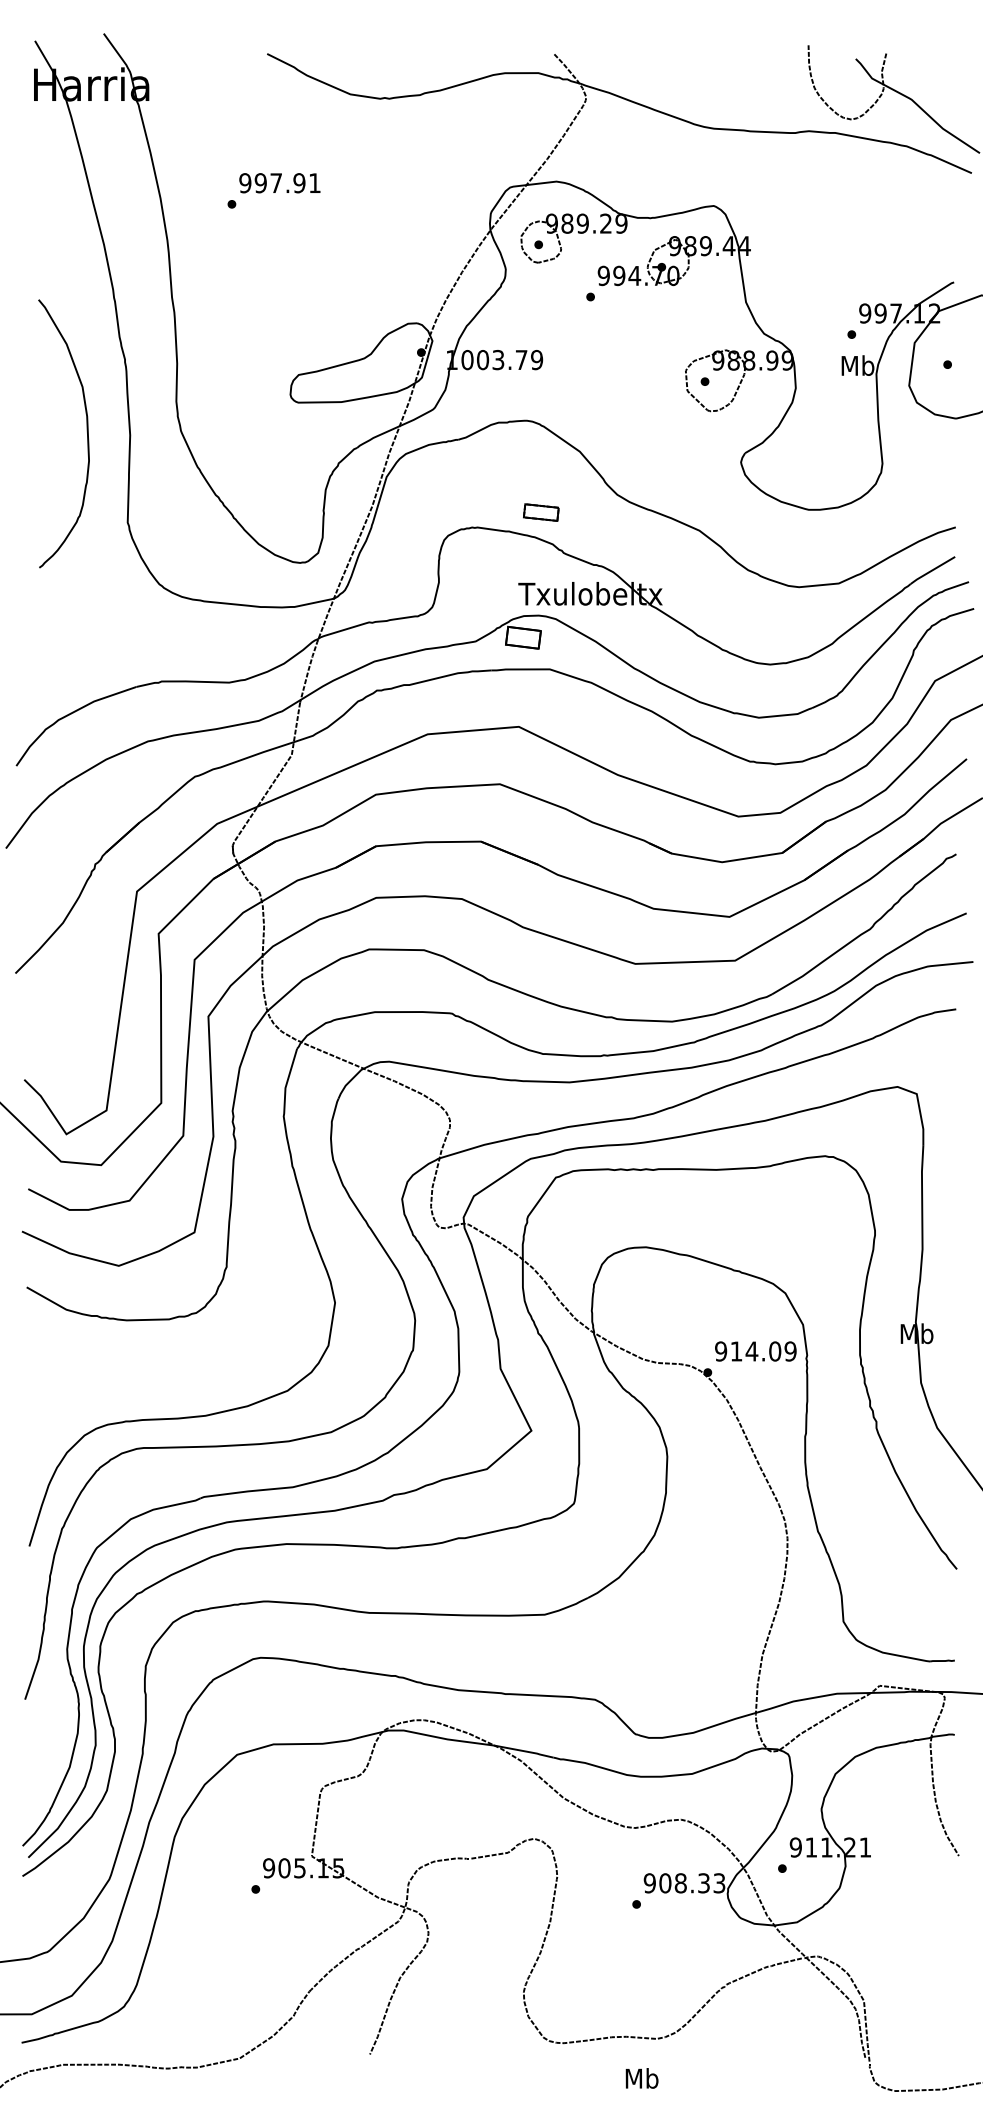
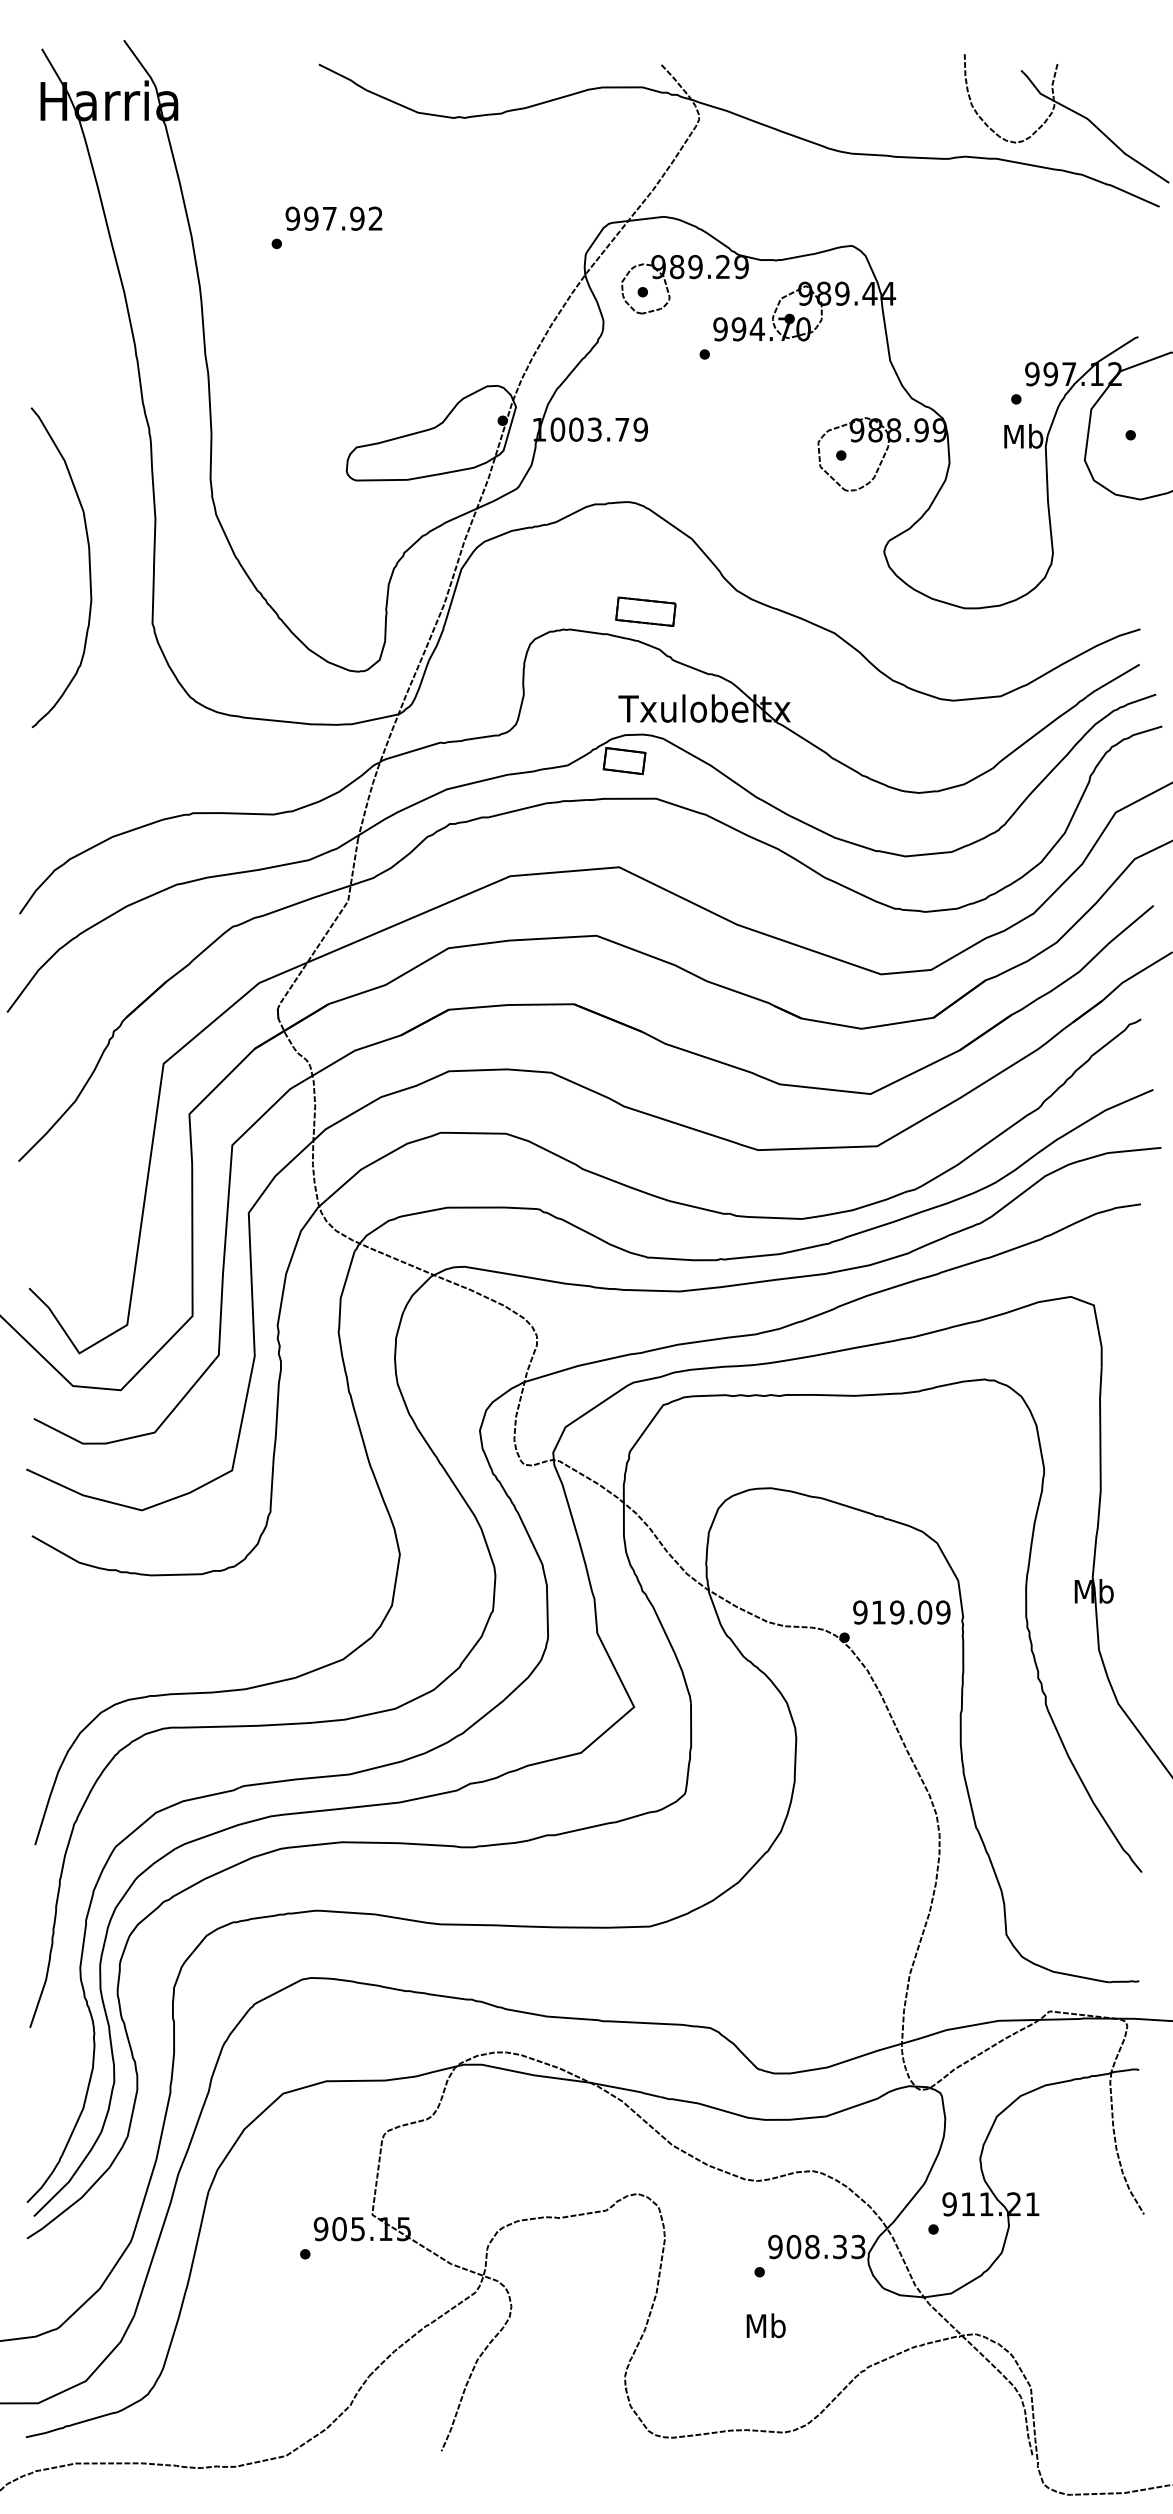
text: (314, 183) -> (375, 218), 997.91 -> 997.92
curve: (86, 430) -> (88, 563), moved
part: (540, 512) -> (645, 611), size x1.43
text: (751, 1351) -> (896, 1612), 914.09 -> 919.09
text: (641, 2078) -> (765, 2325), moved

